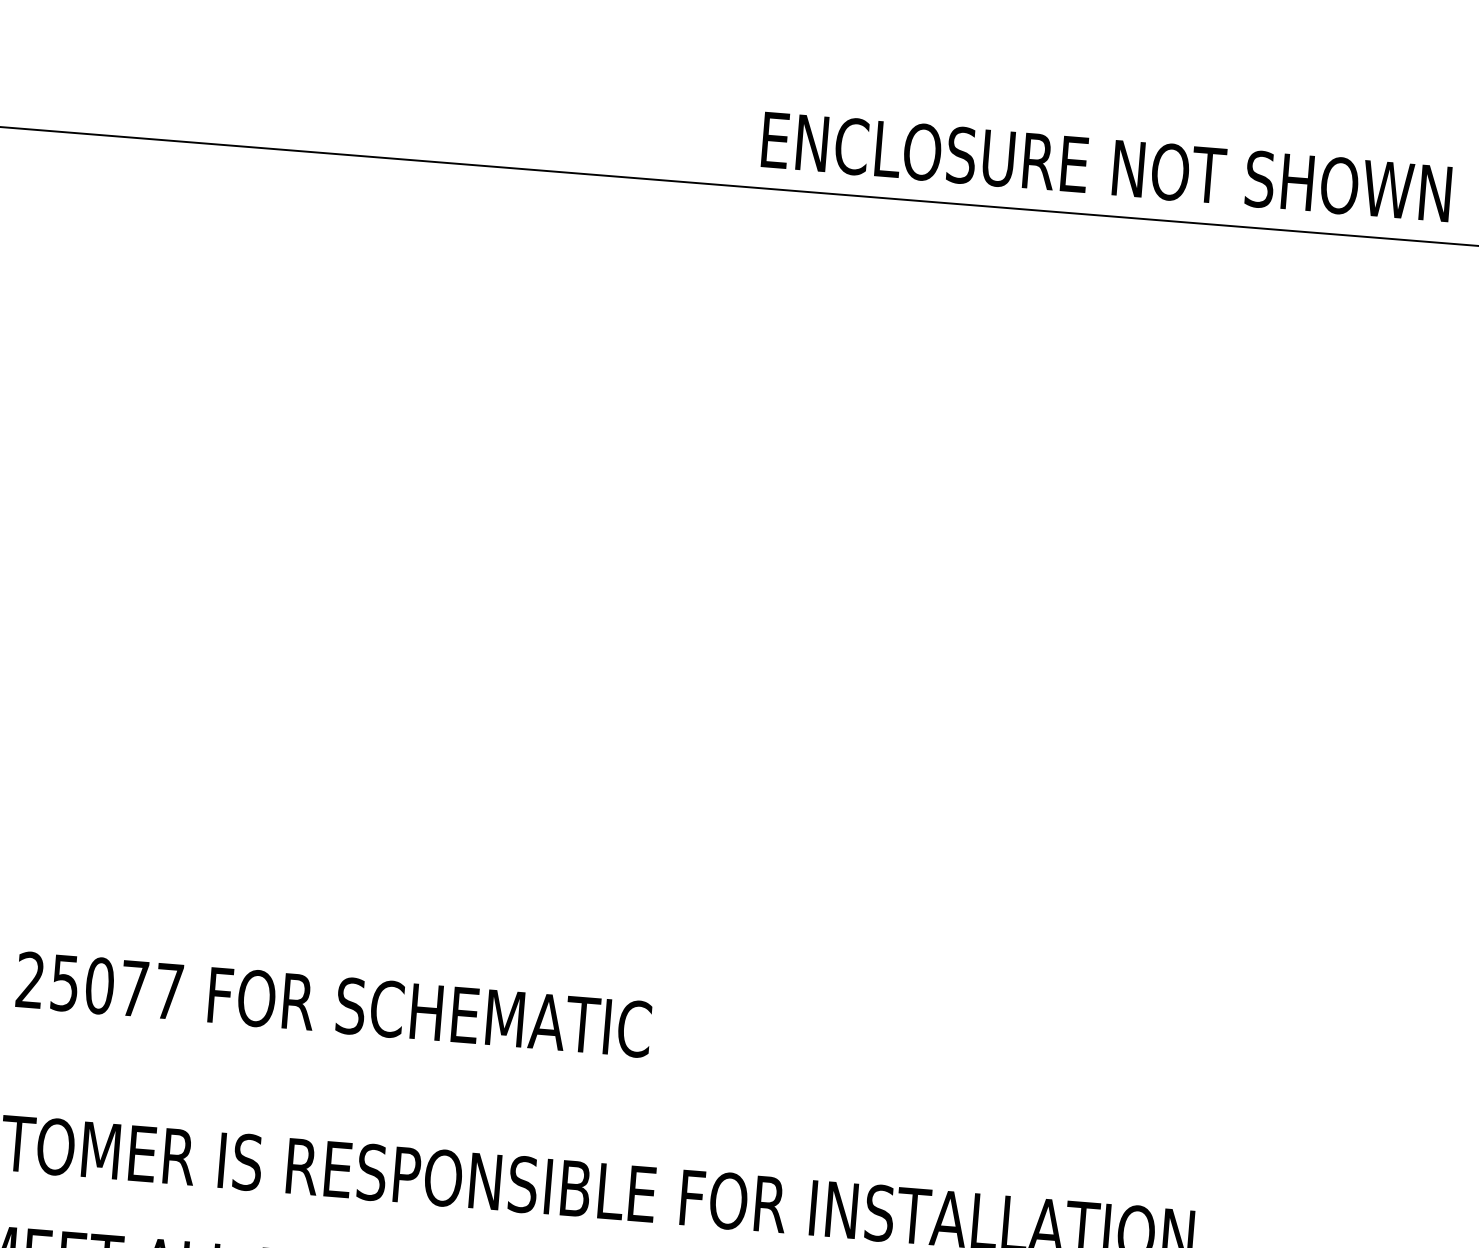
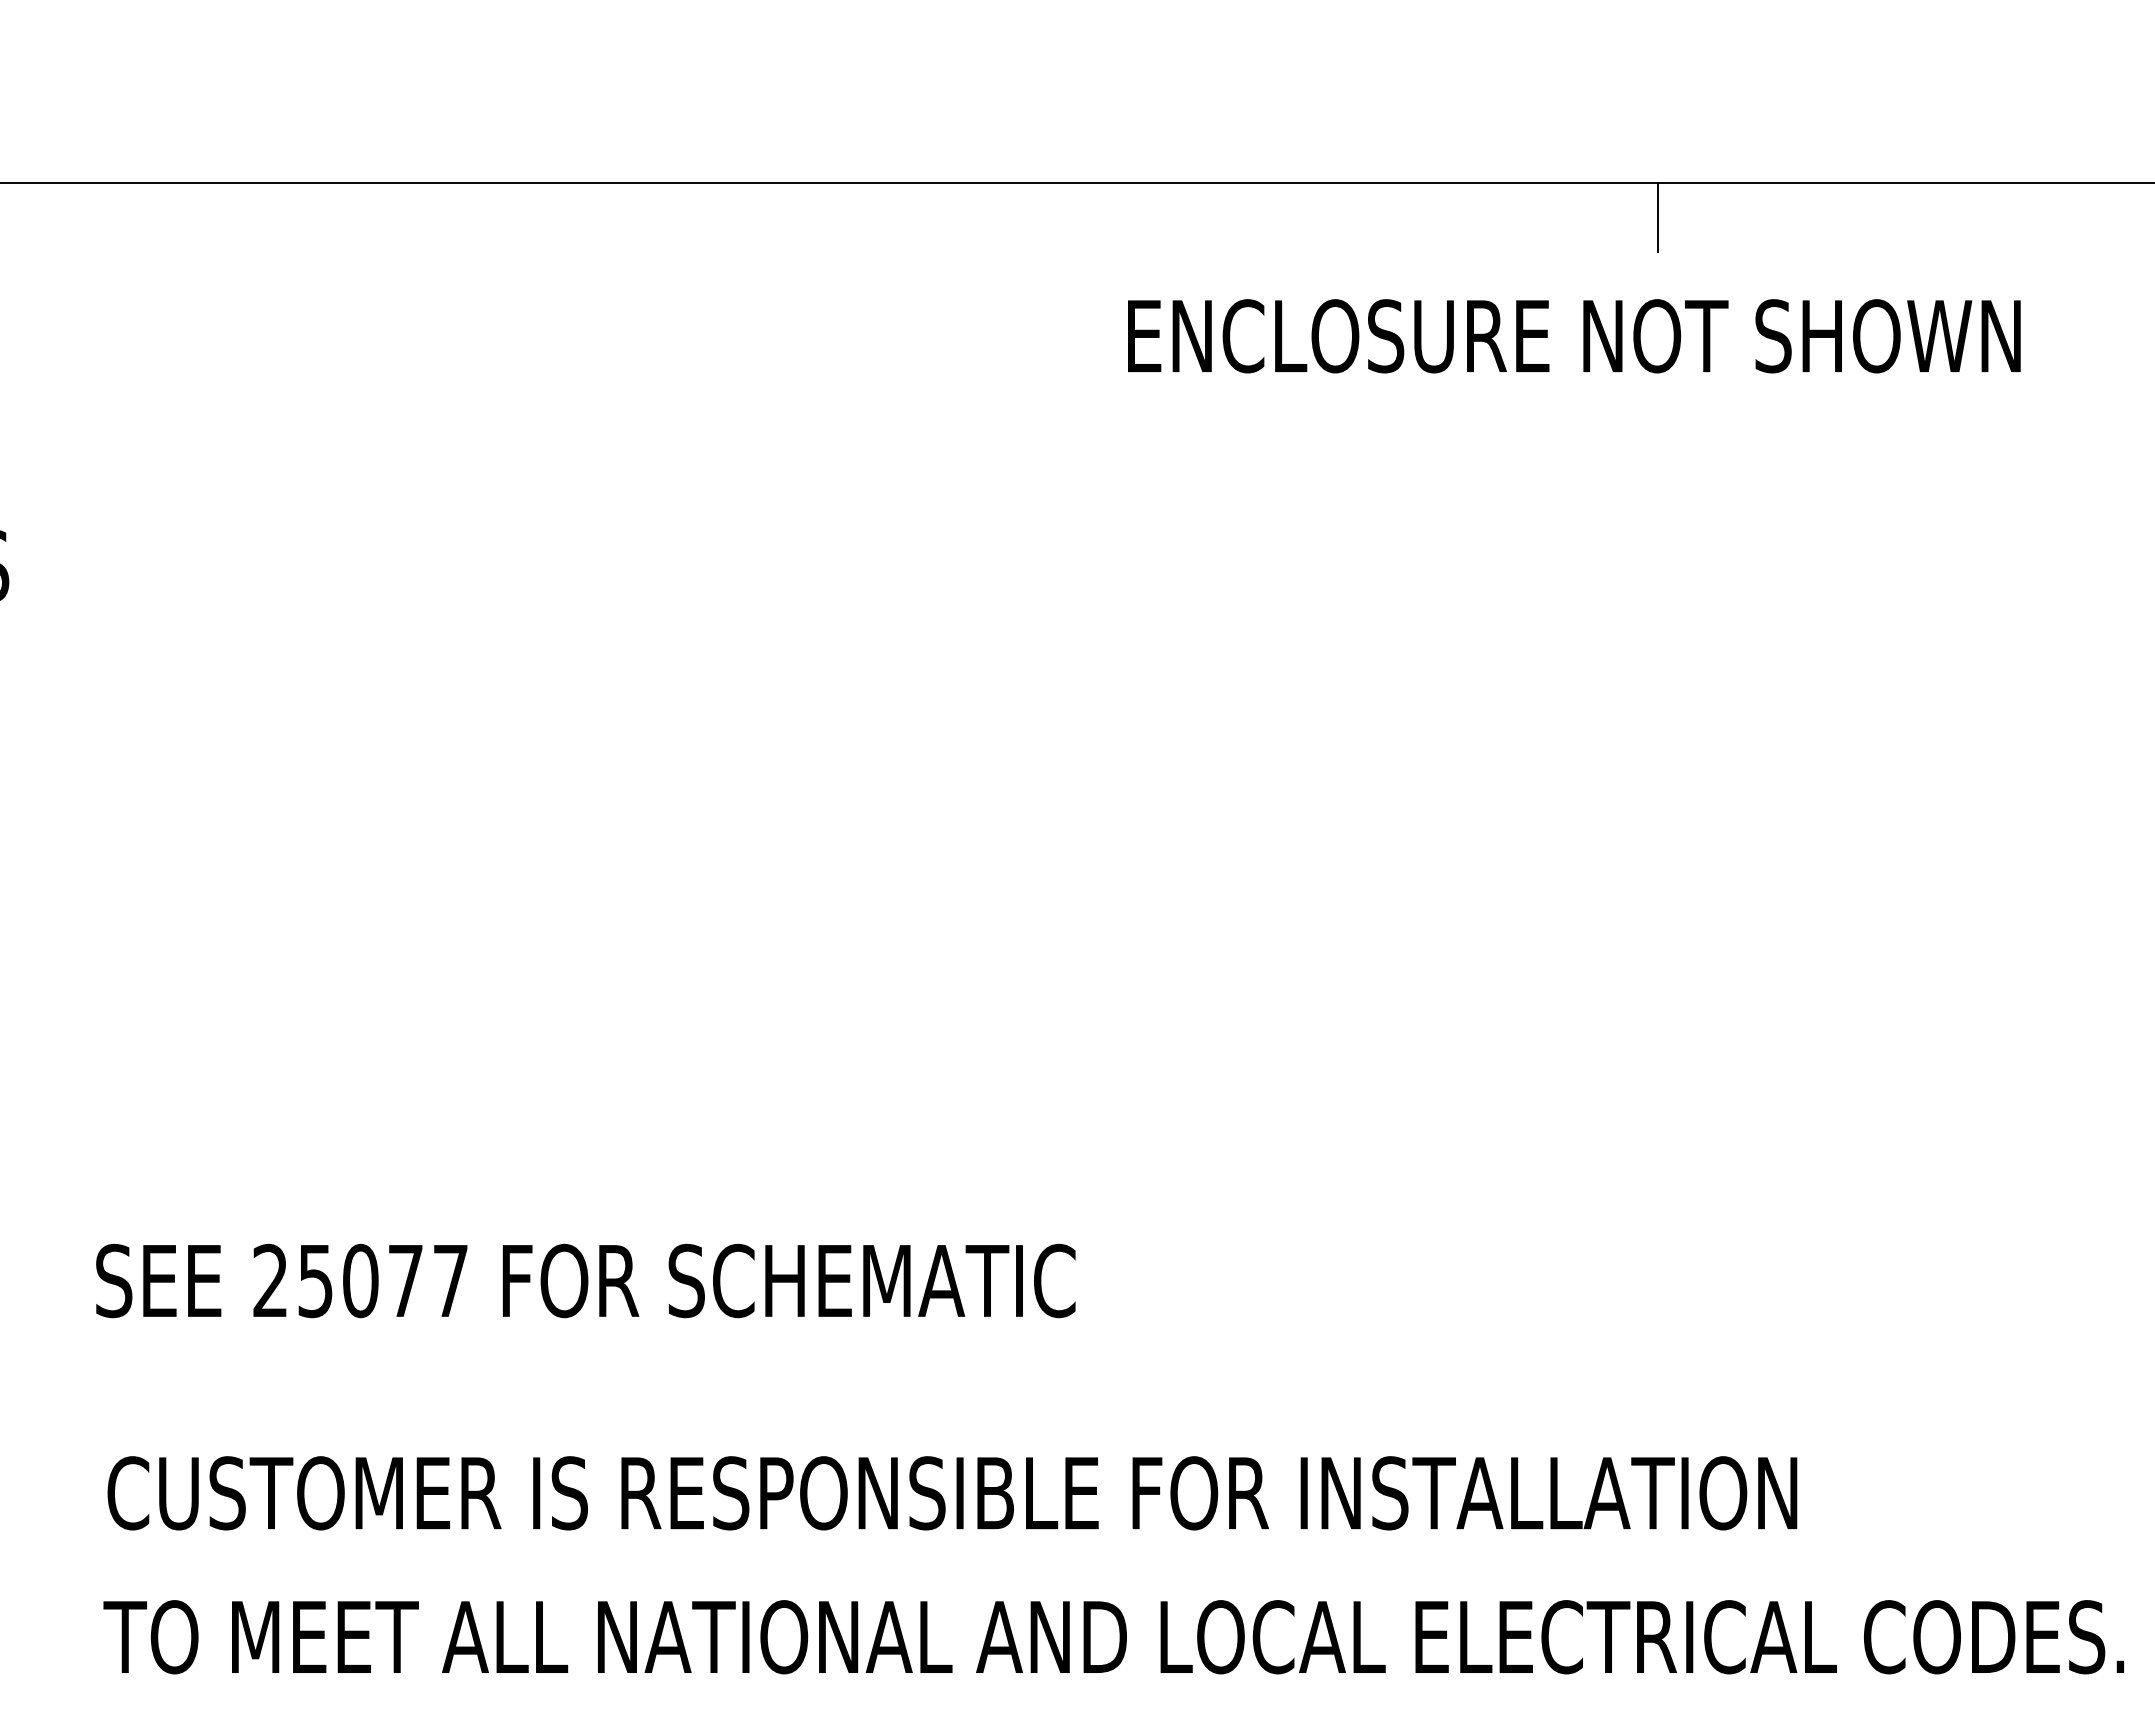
text: (1106, 167) -> (1574, 336), moved
line: (1164, 247) -> (1657, 217), added

